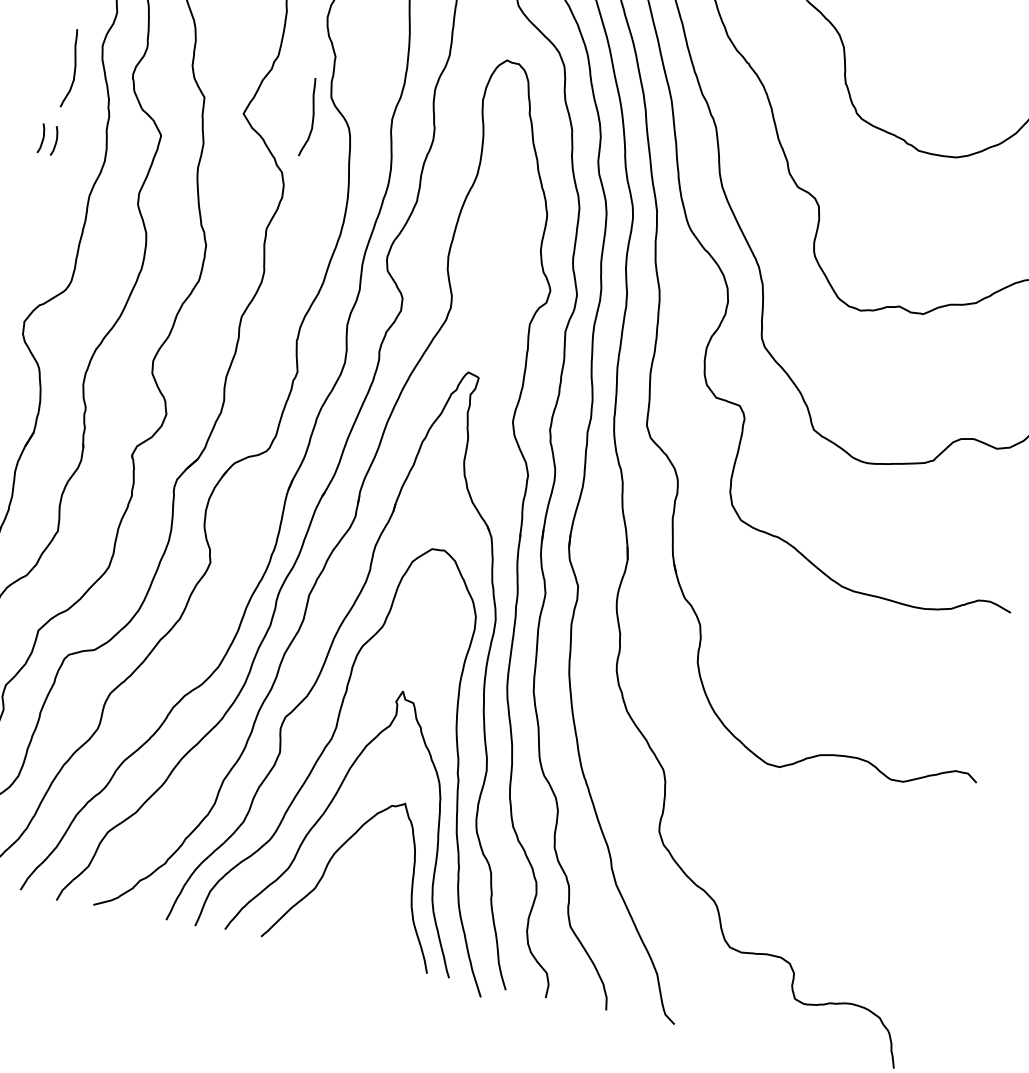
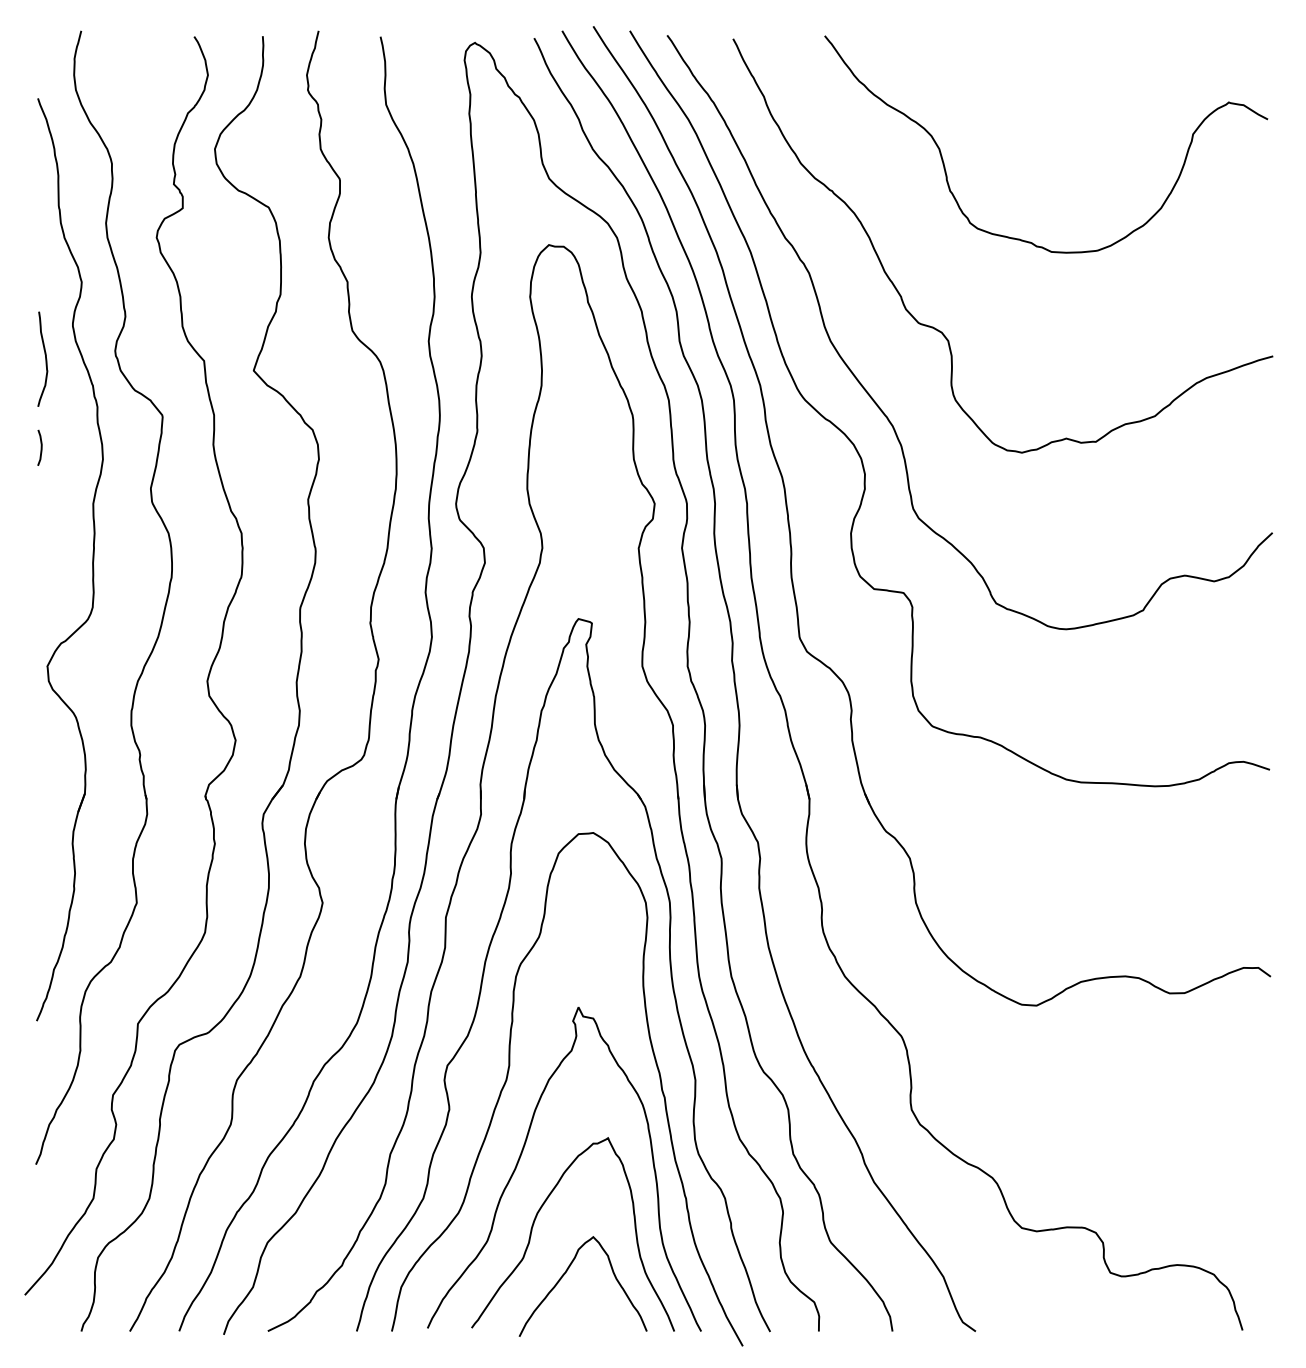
curve: (312, 117) -> (335, 358), removed
curve: (42, 138) -> (24, 447), removed
curve: (347, 908) -> (565, 1274), added

